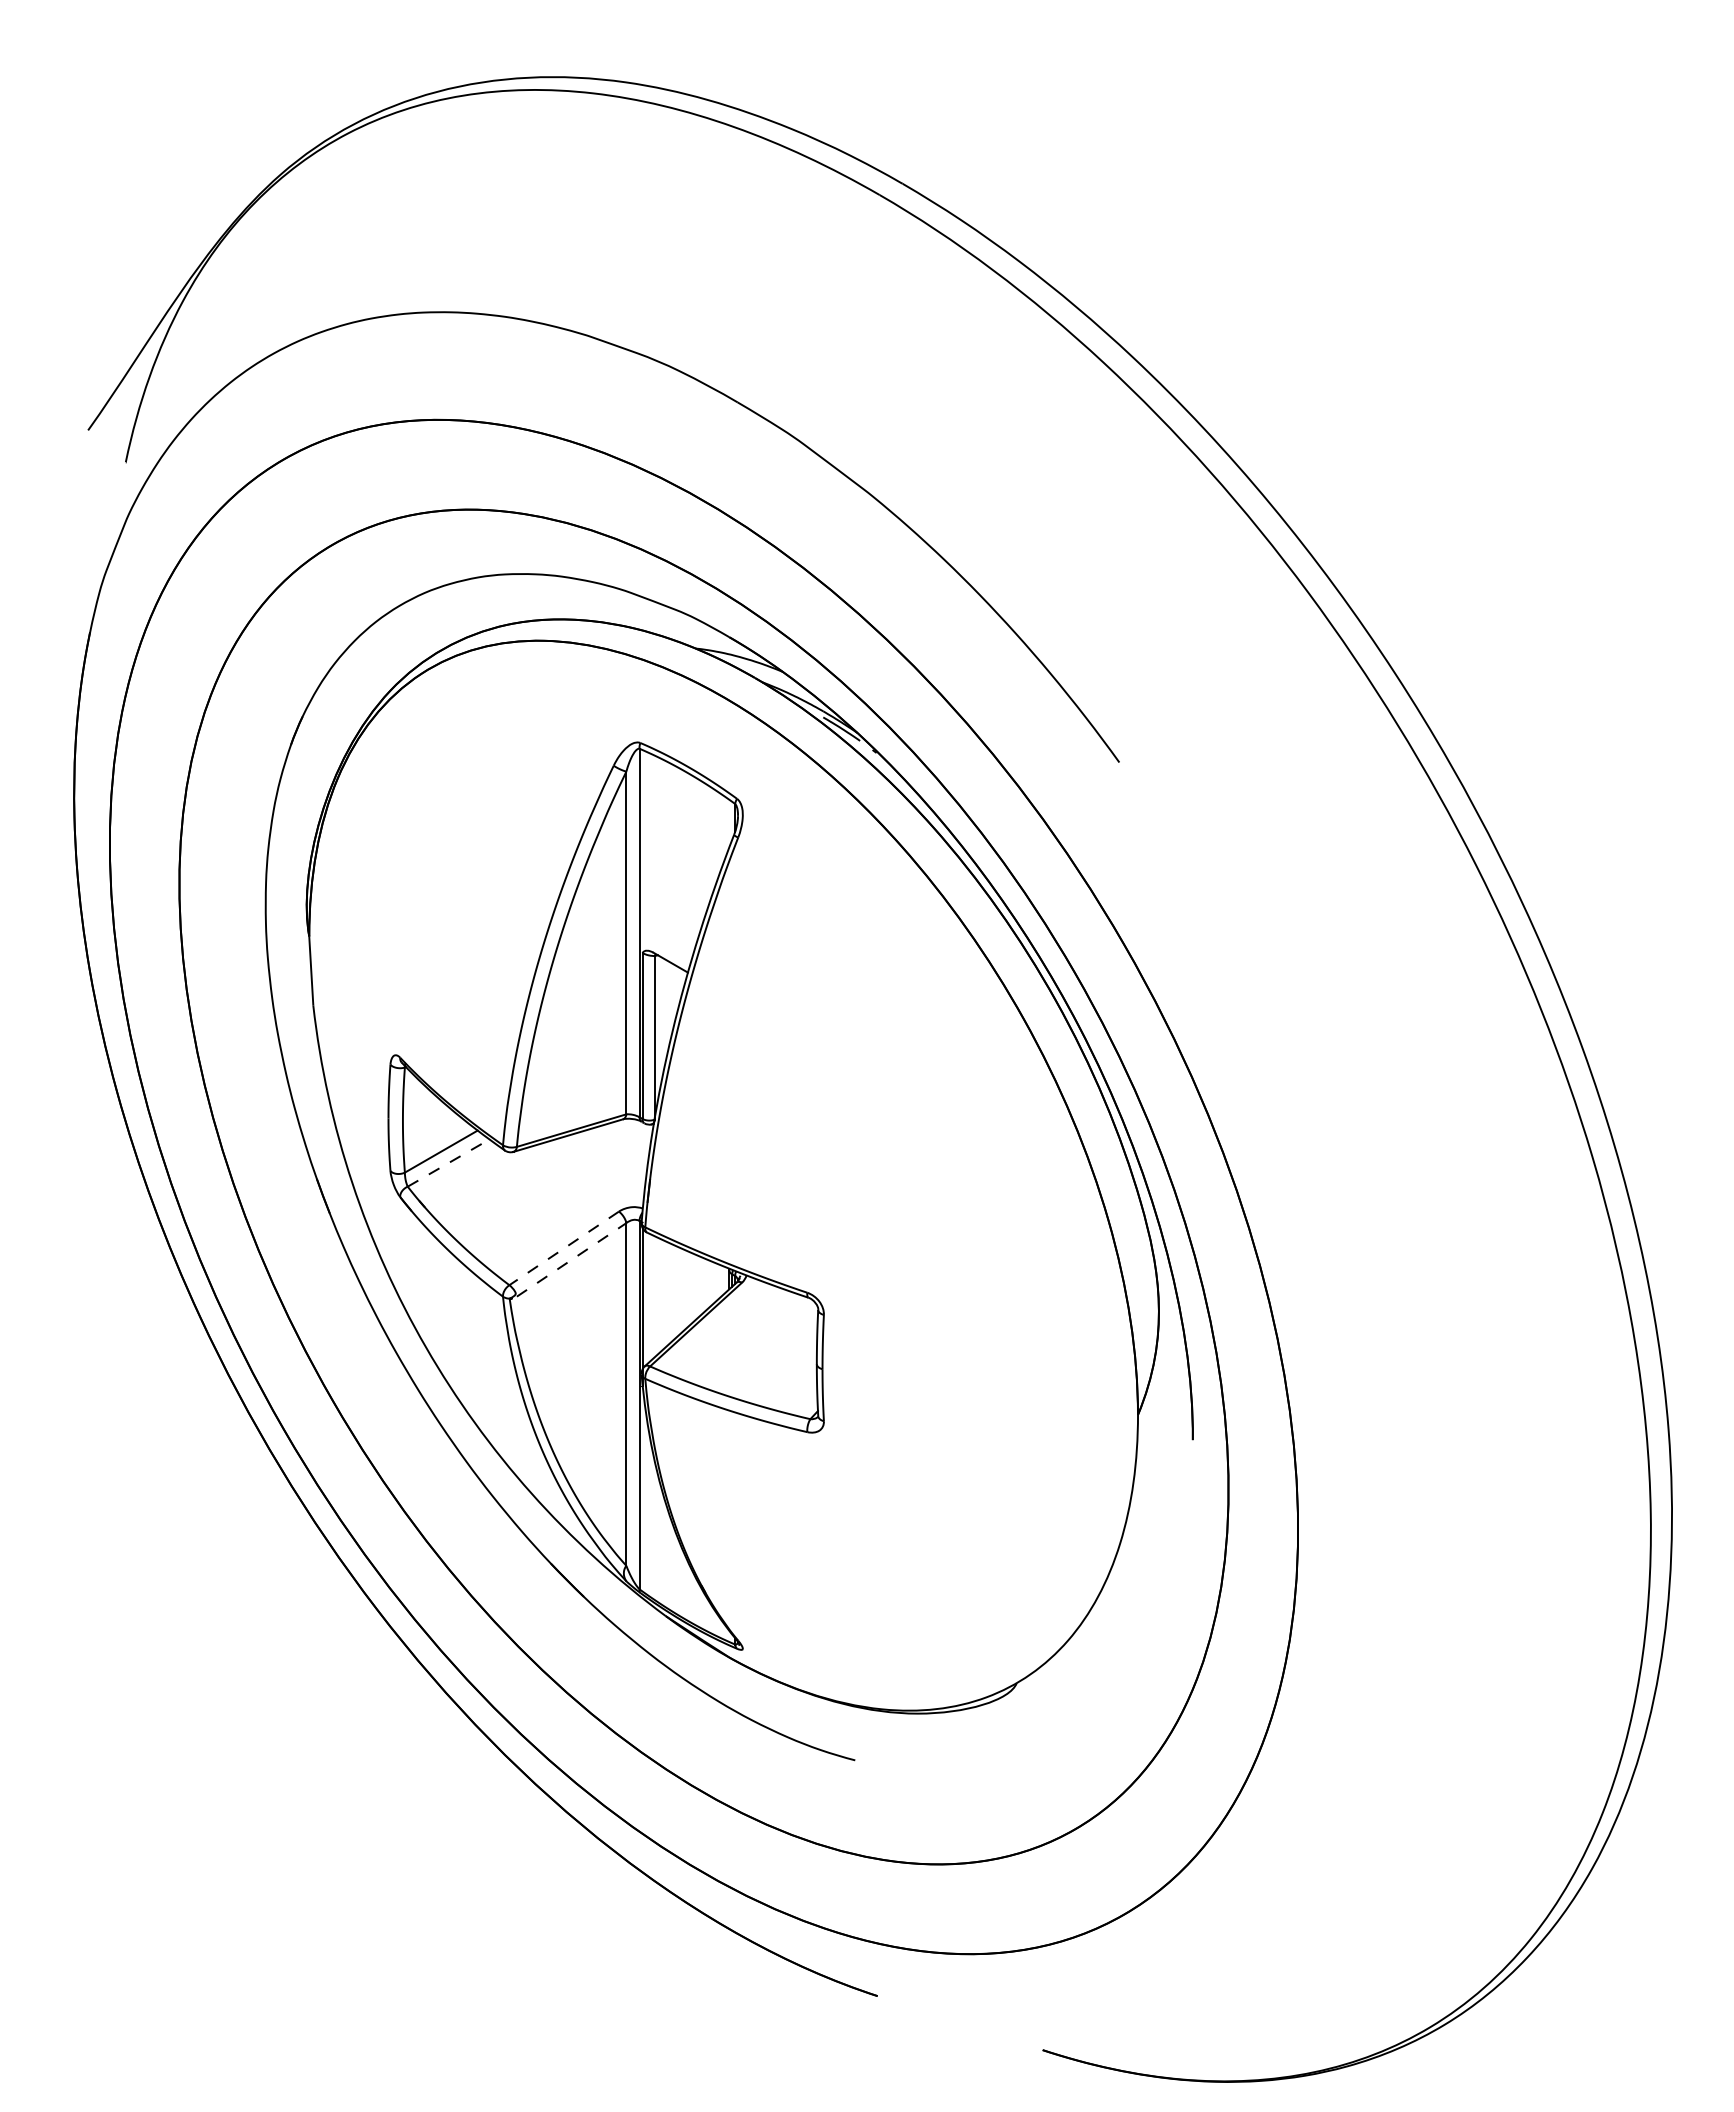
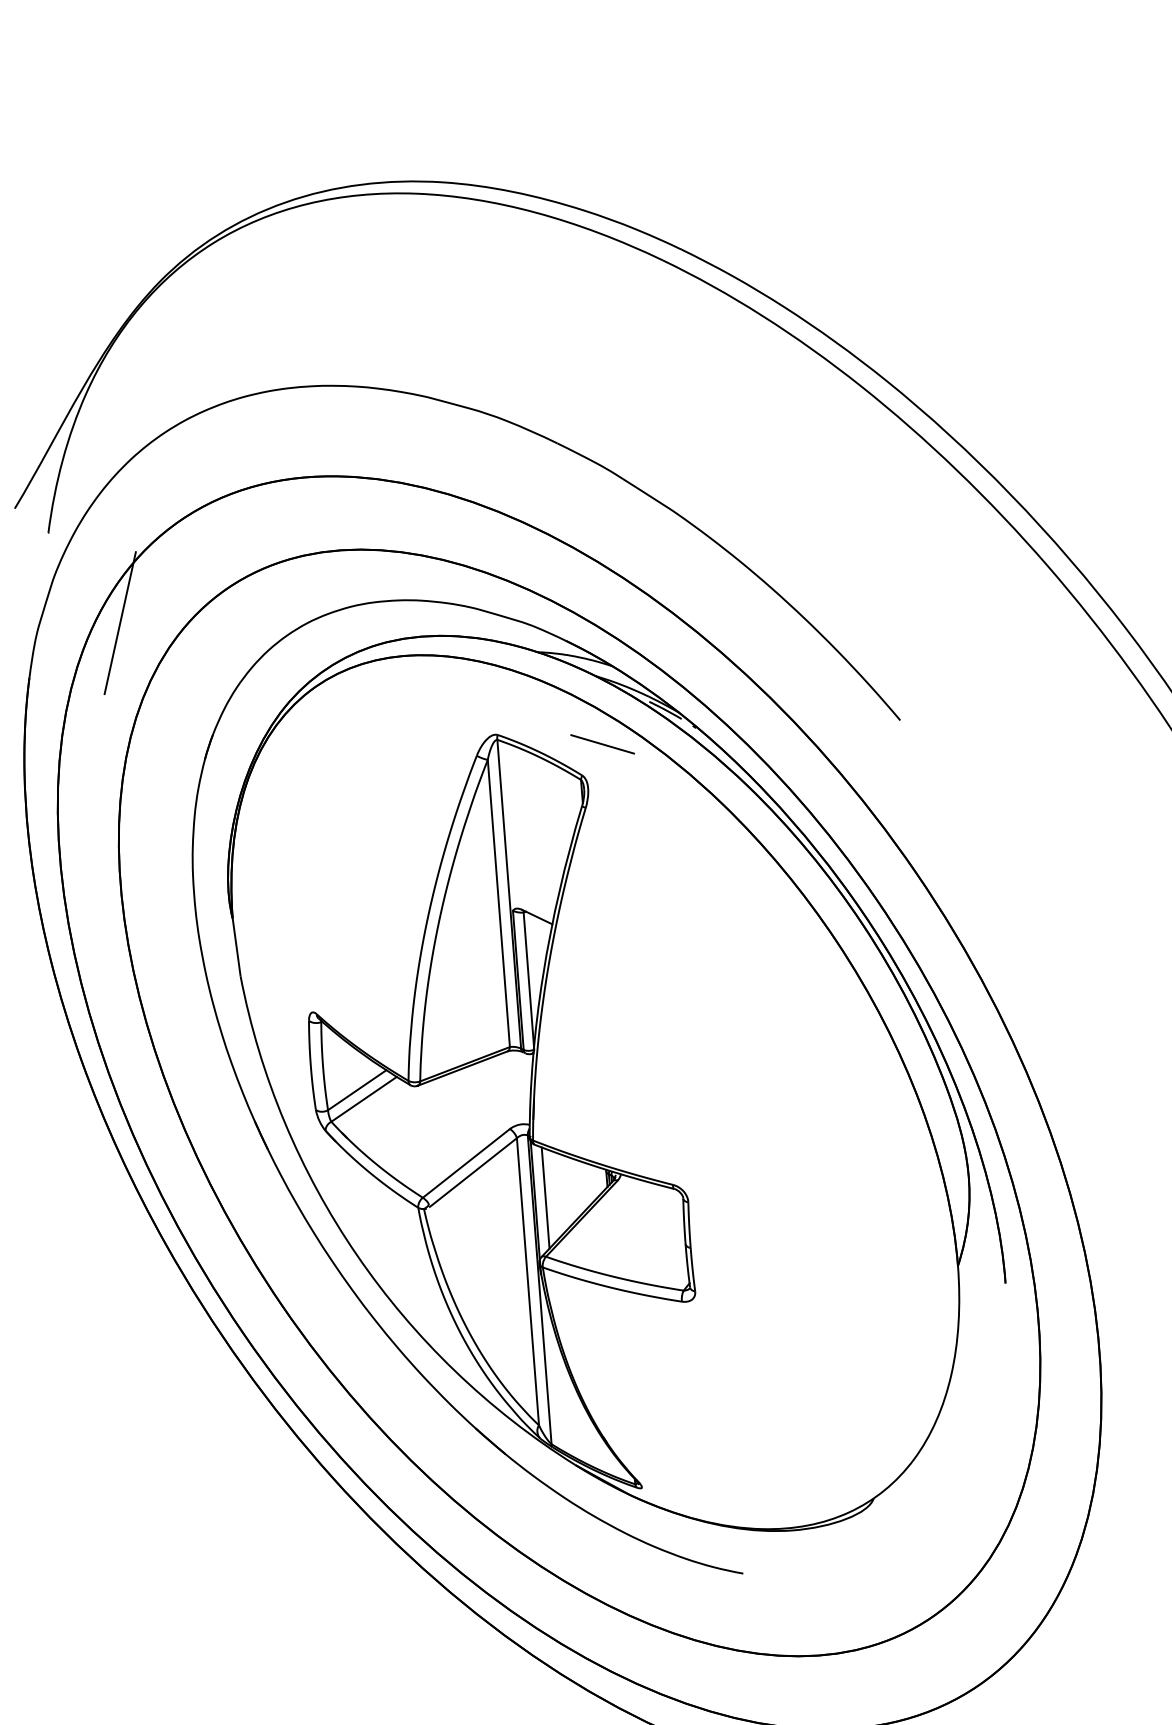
line: (202, 575) -> (119, 622), added
line: (763, 763) -> (602, 744), added
line: (449, 1162) -> (364, 1098), dashed -> solid
line: (564, 1248) -> (466, 1163), dashed -> solid
line: (571, 1259) -> (473, 1172), dashed -> solid
line: (655, 1296) -> (546, 1197), added

